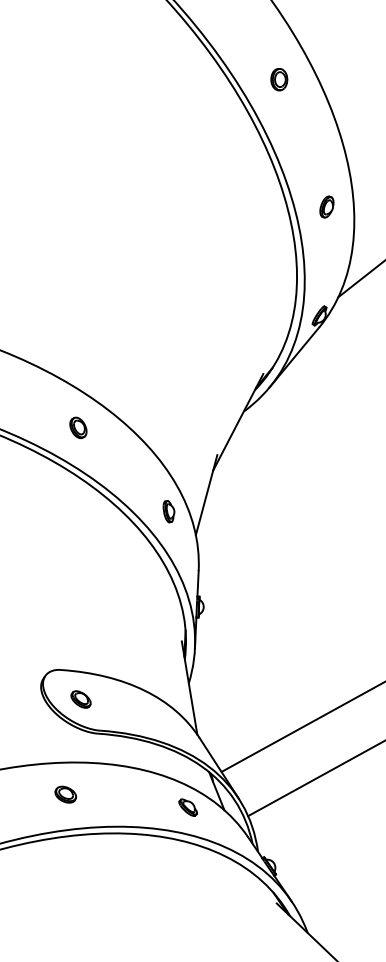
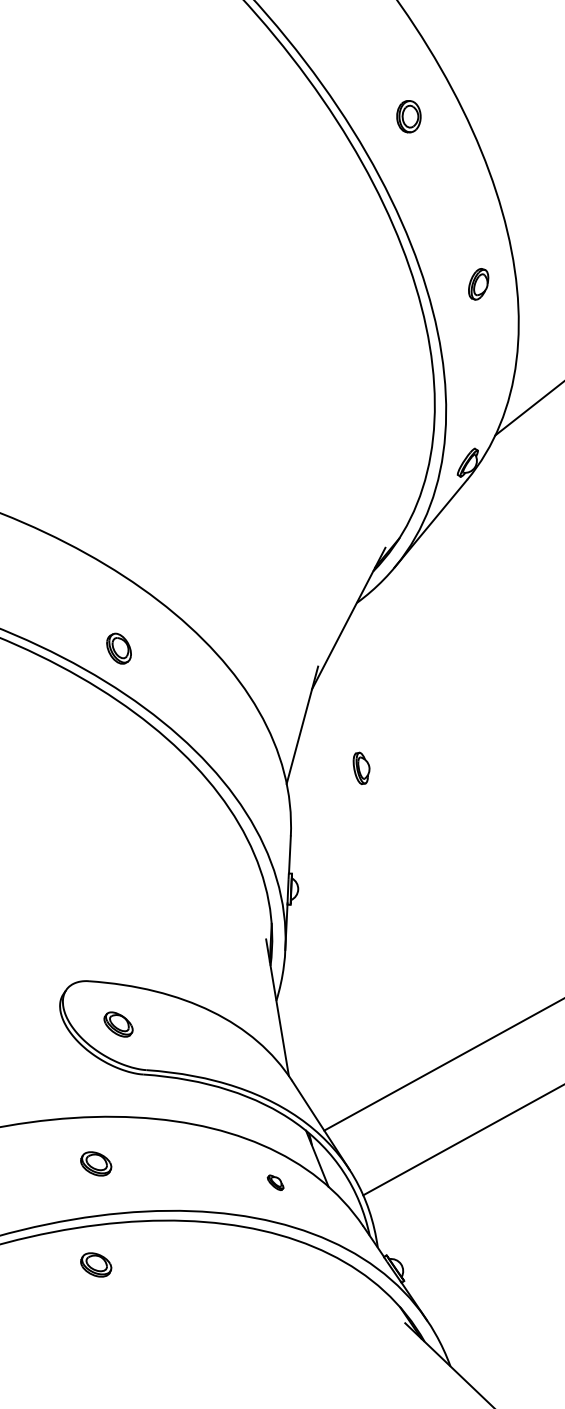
part: (326, 206) -> (478, 283), moved
part: (78, 427) -> (119, 648), moved
part: (168, 511) -> (360, 768), moved
part: (188, 807) -> (275, 1182), size x0.6
part: (65, 863) -> (95, 1264), added

